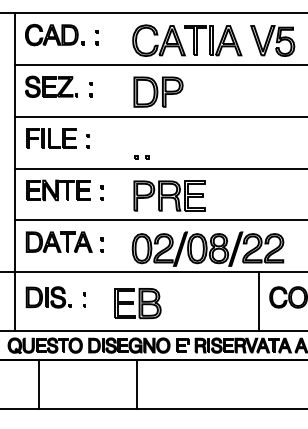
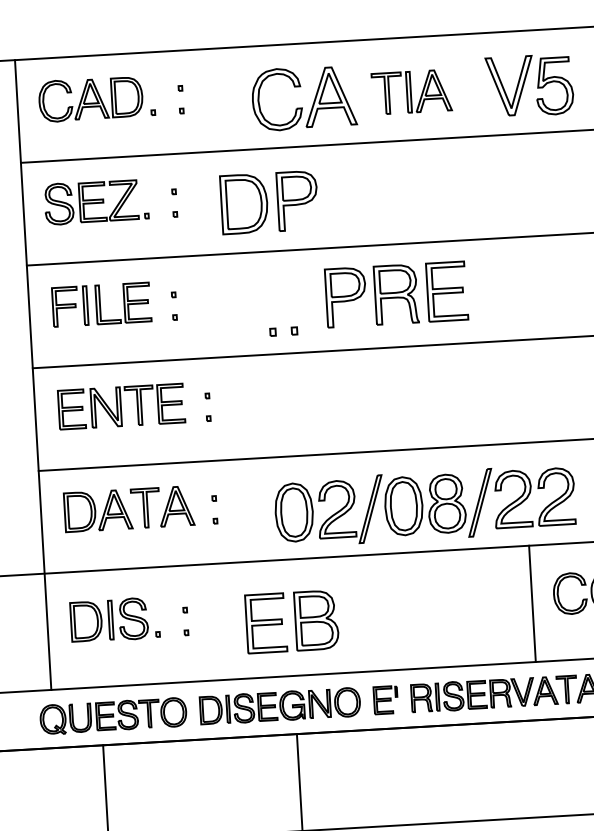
part: (213, 40) -> (412, 91), size x0.7
part: (158, 91) -> (269, 201), moved
part: (169, 195) -> (395, 293), moved

